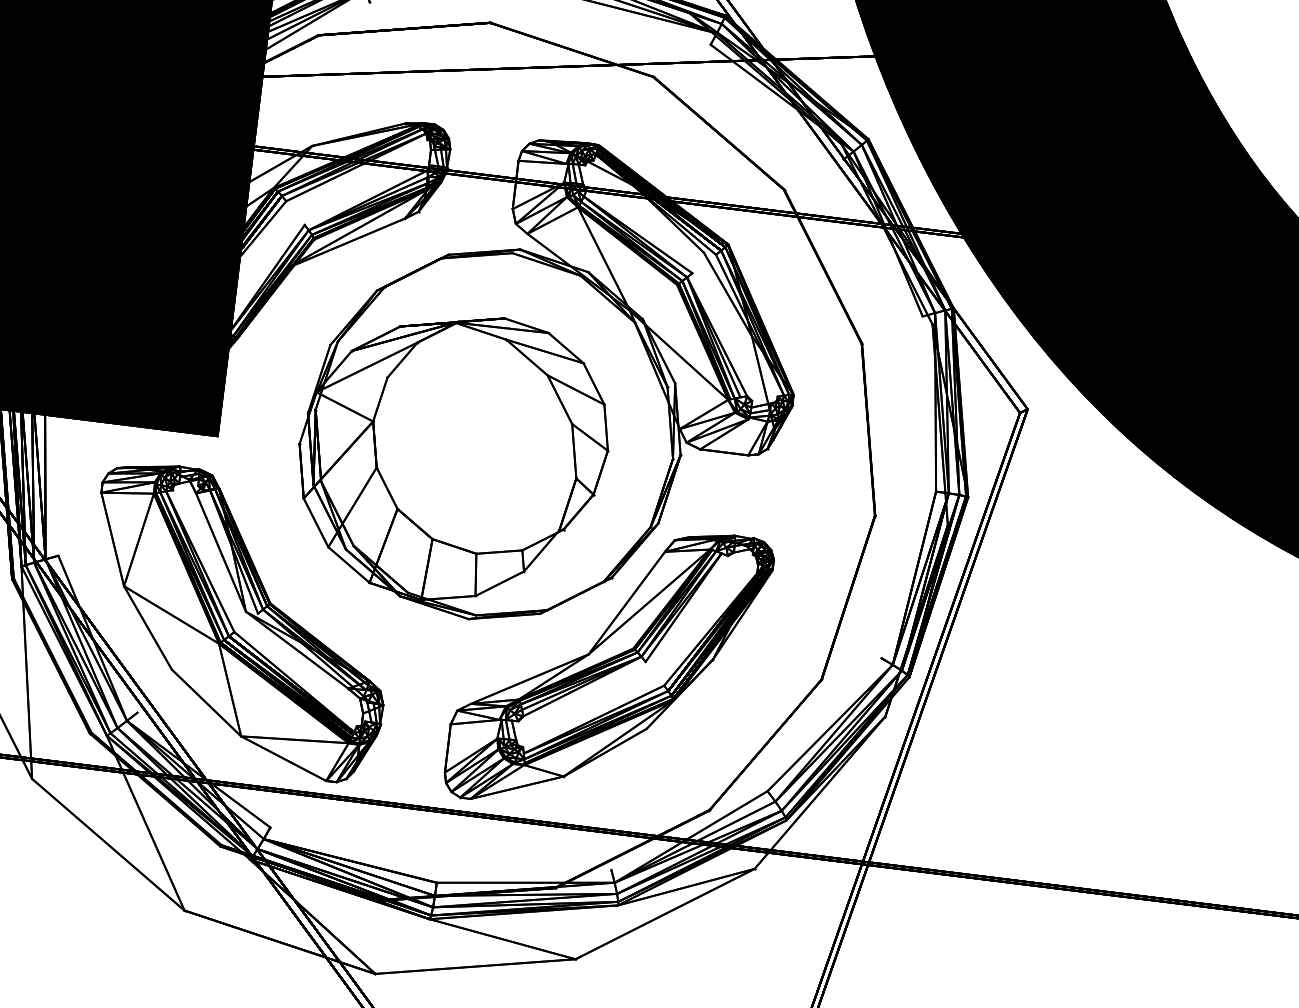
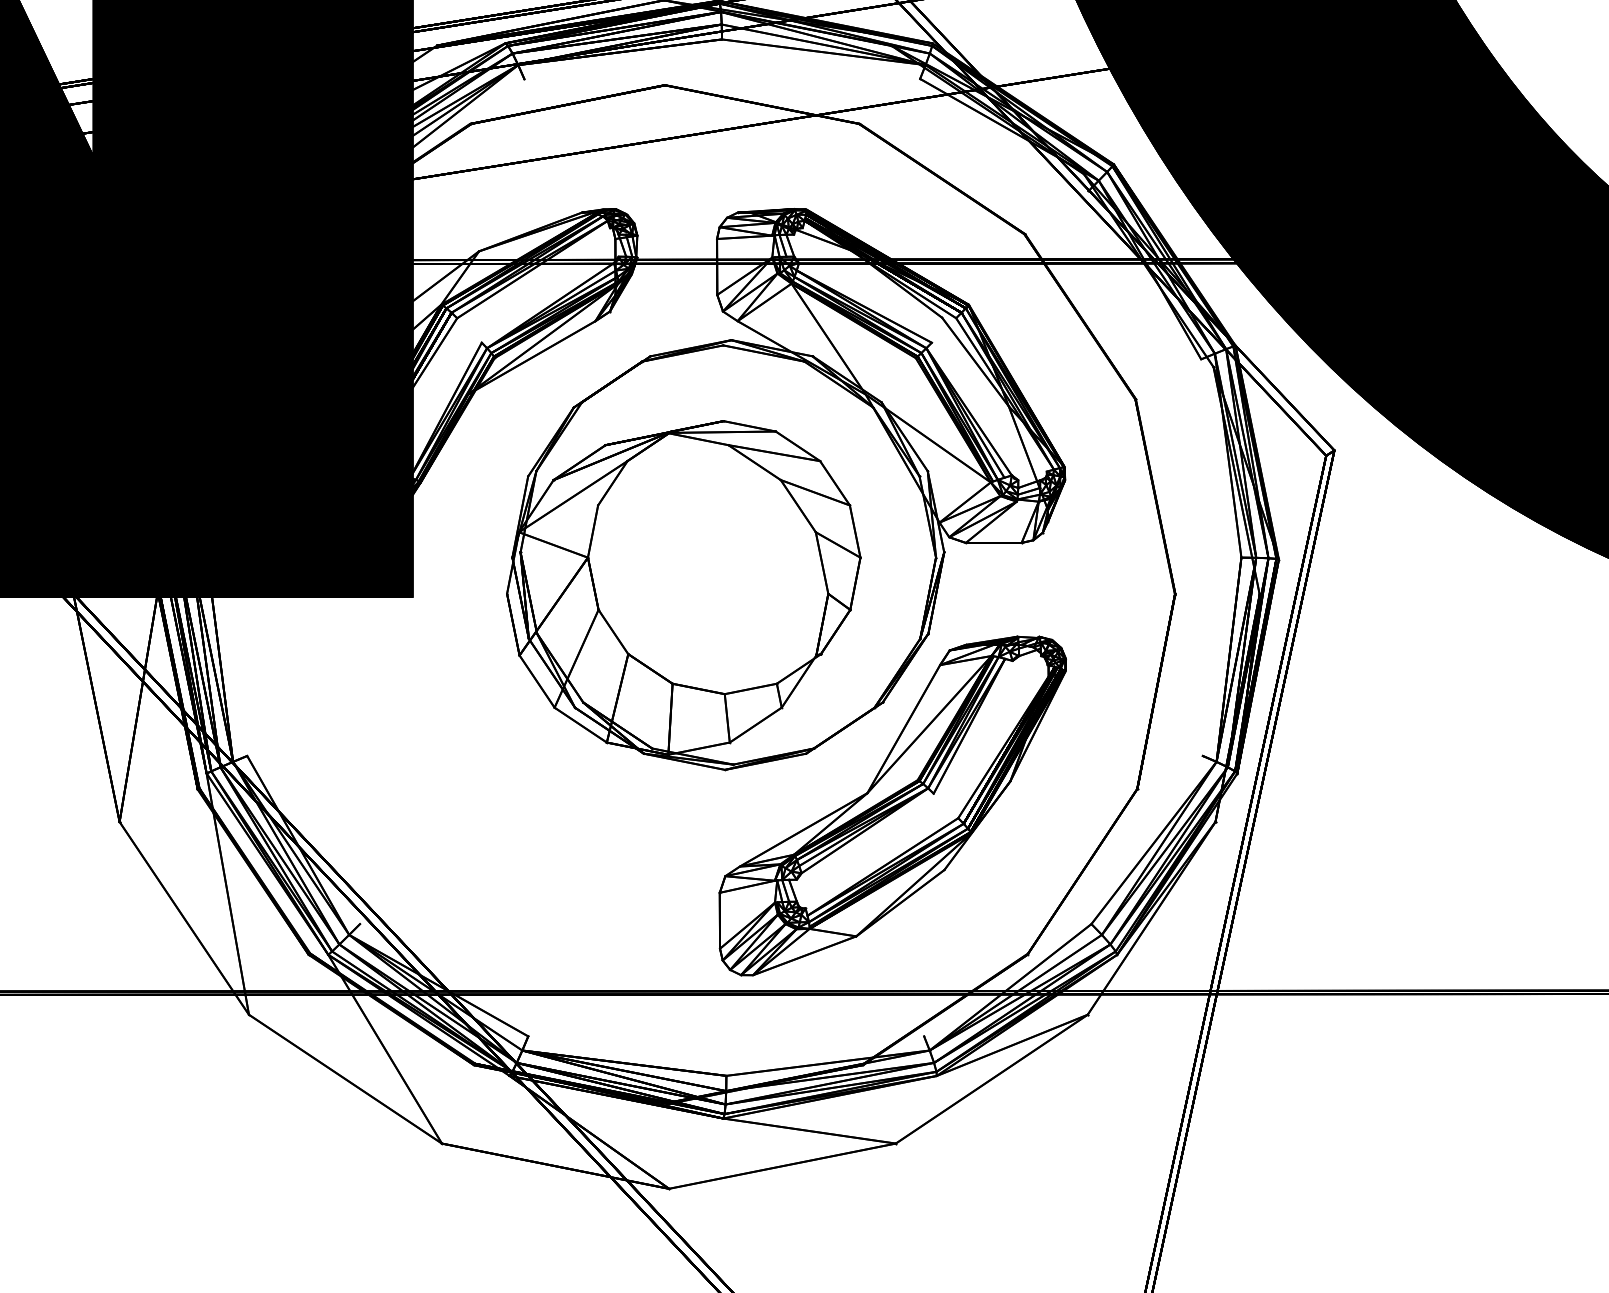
part: (239, 621) -> (463, 805), removed

